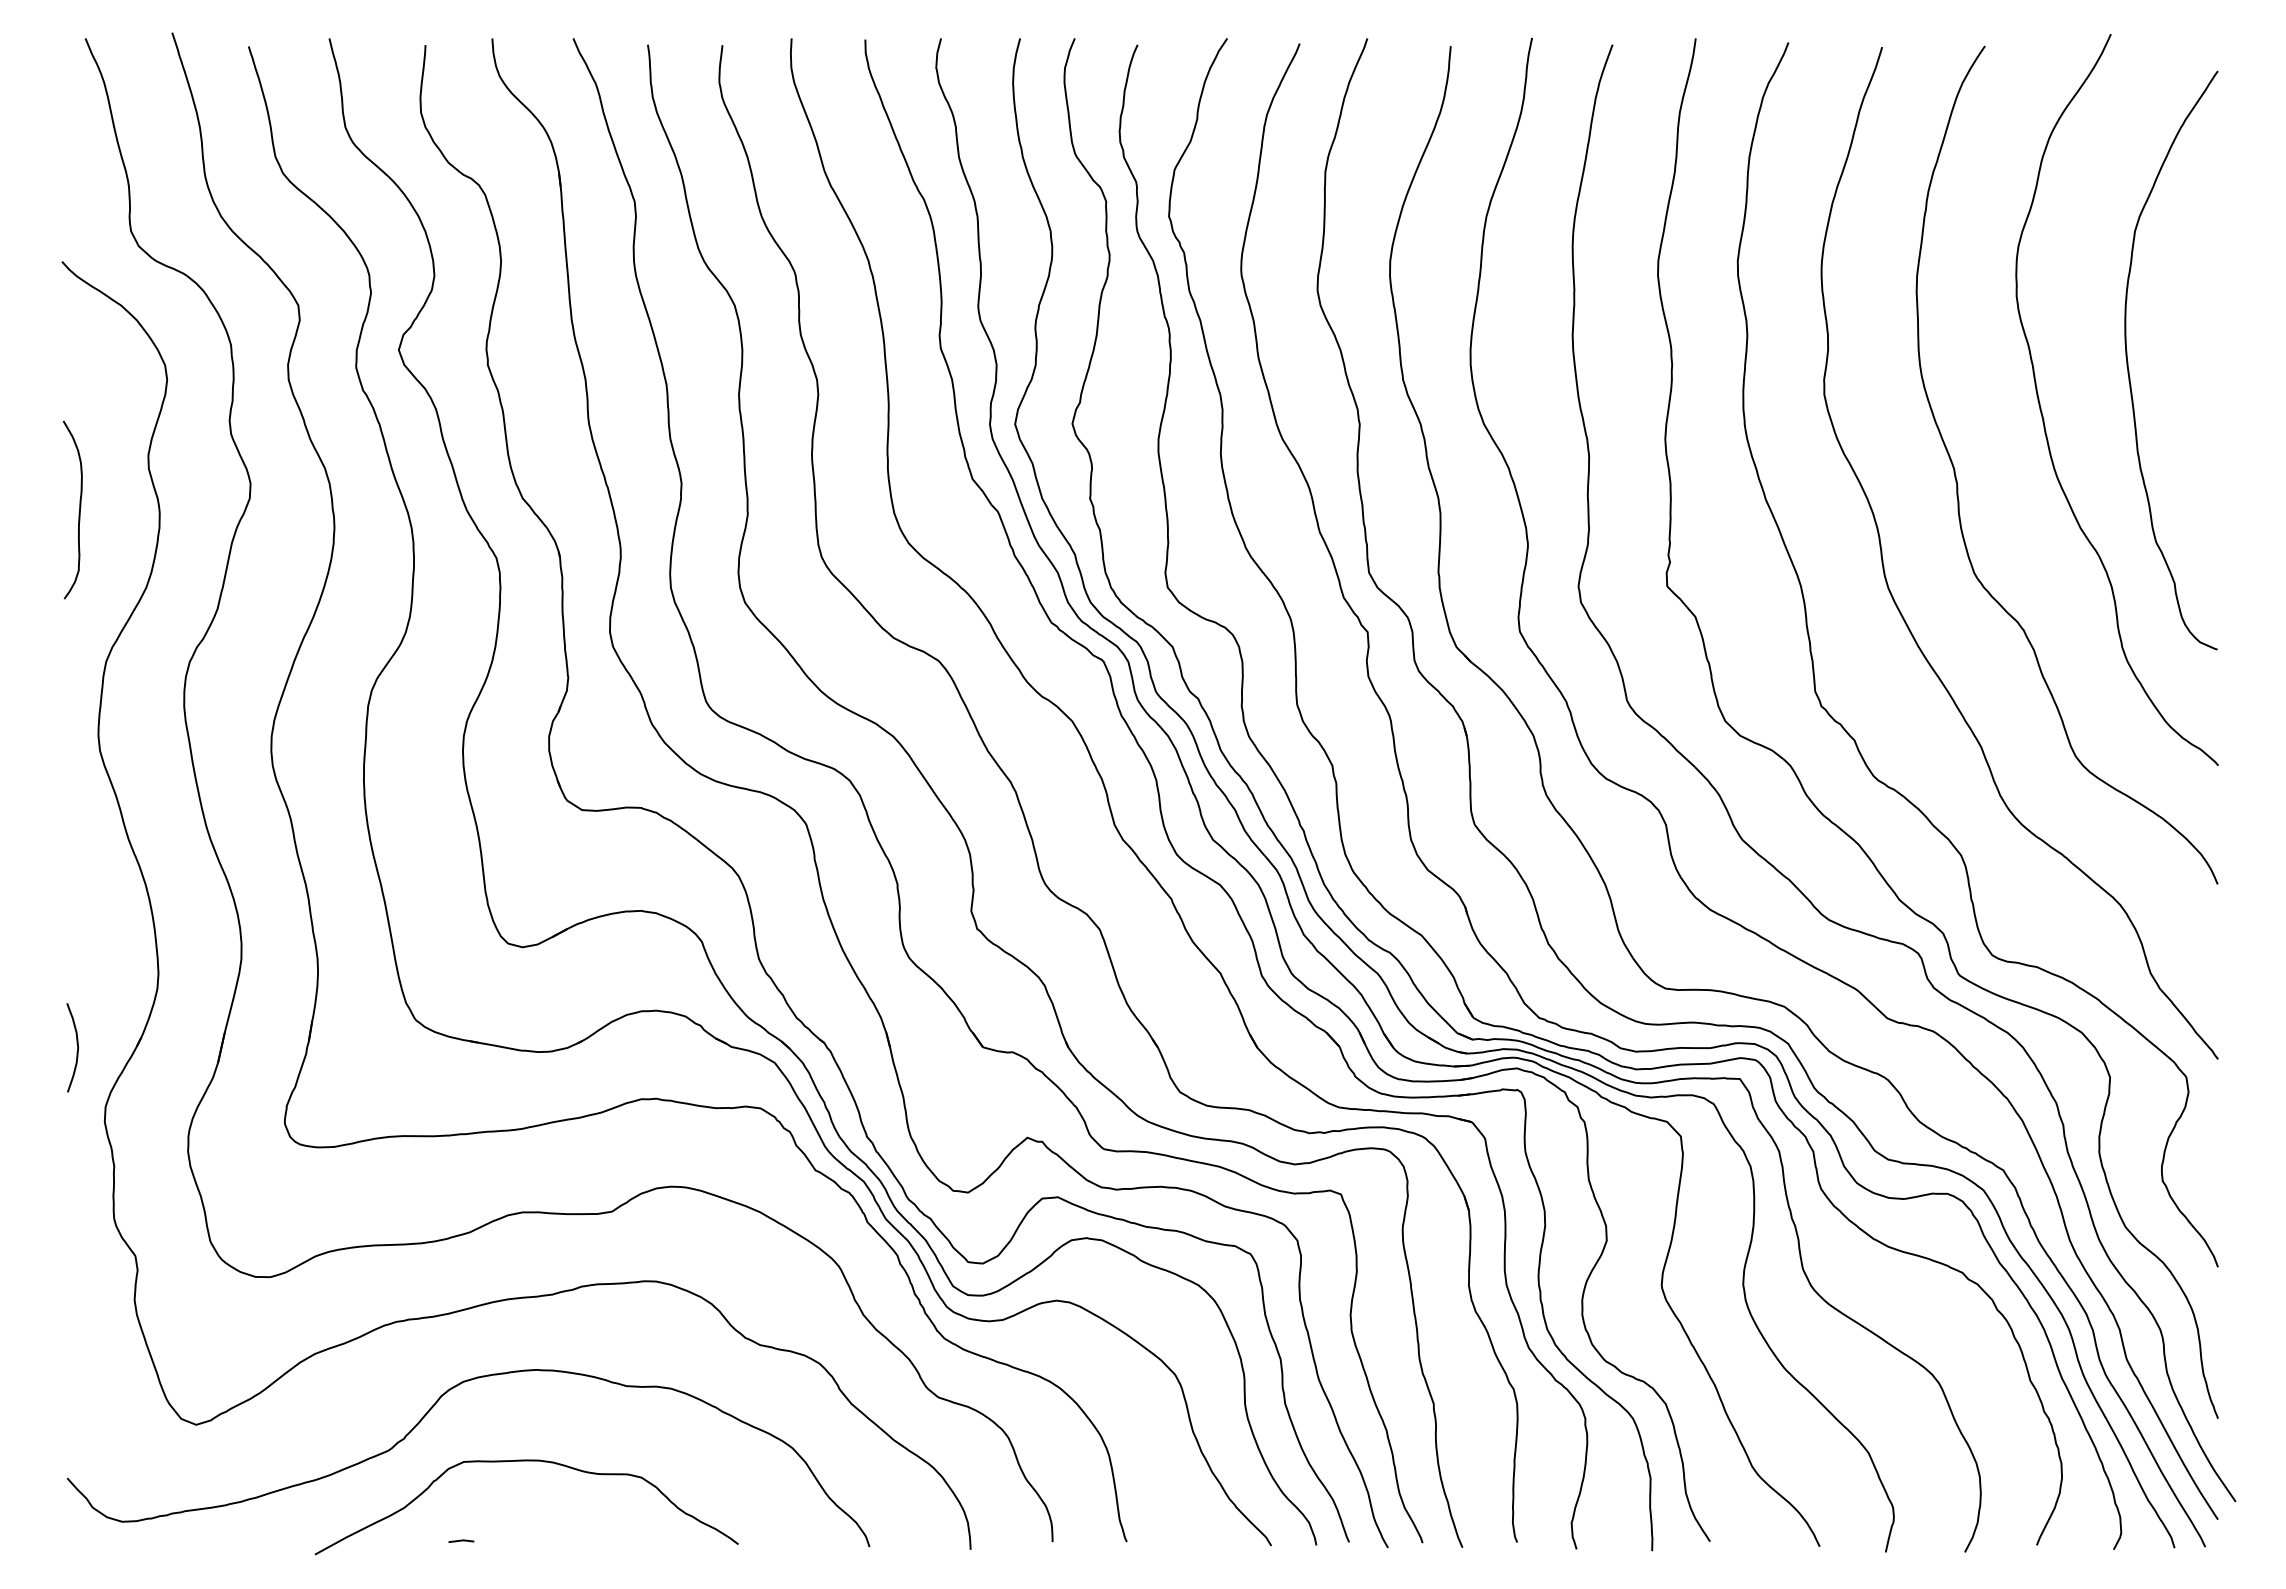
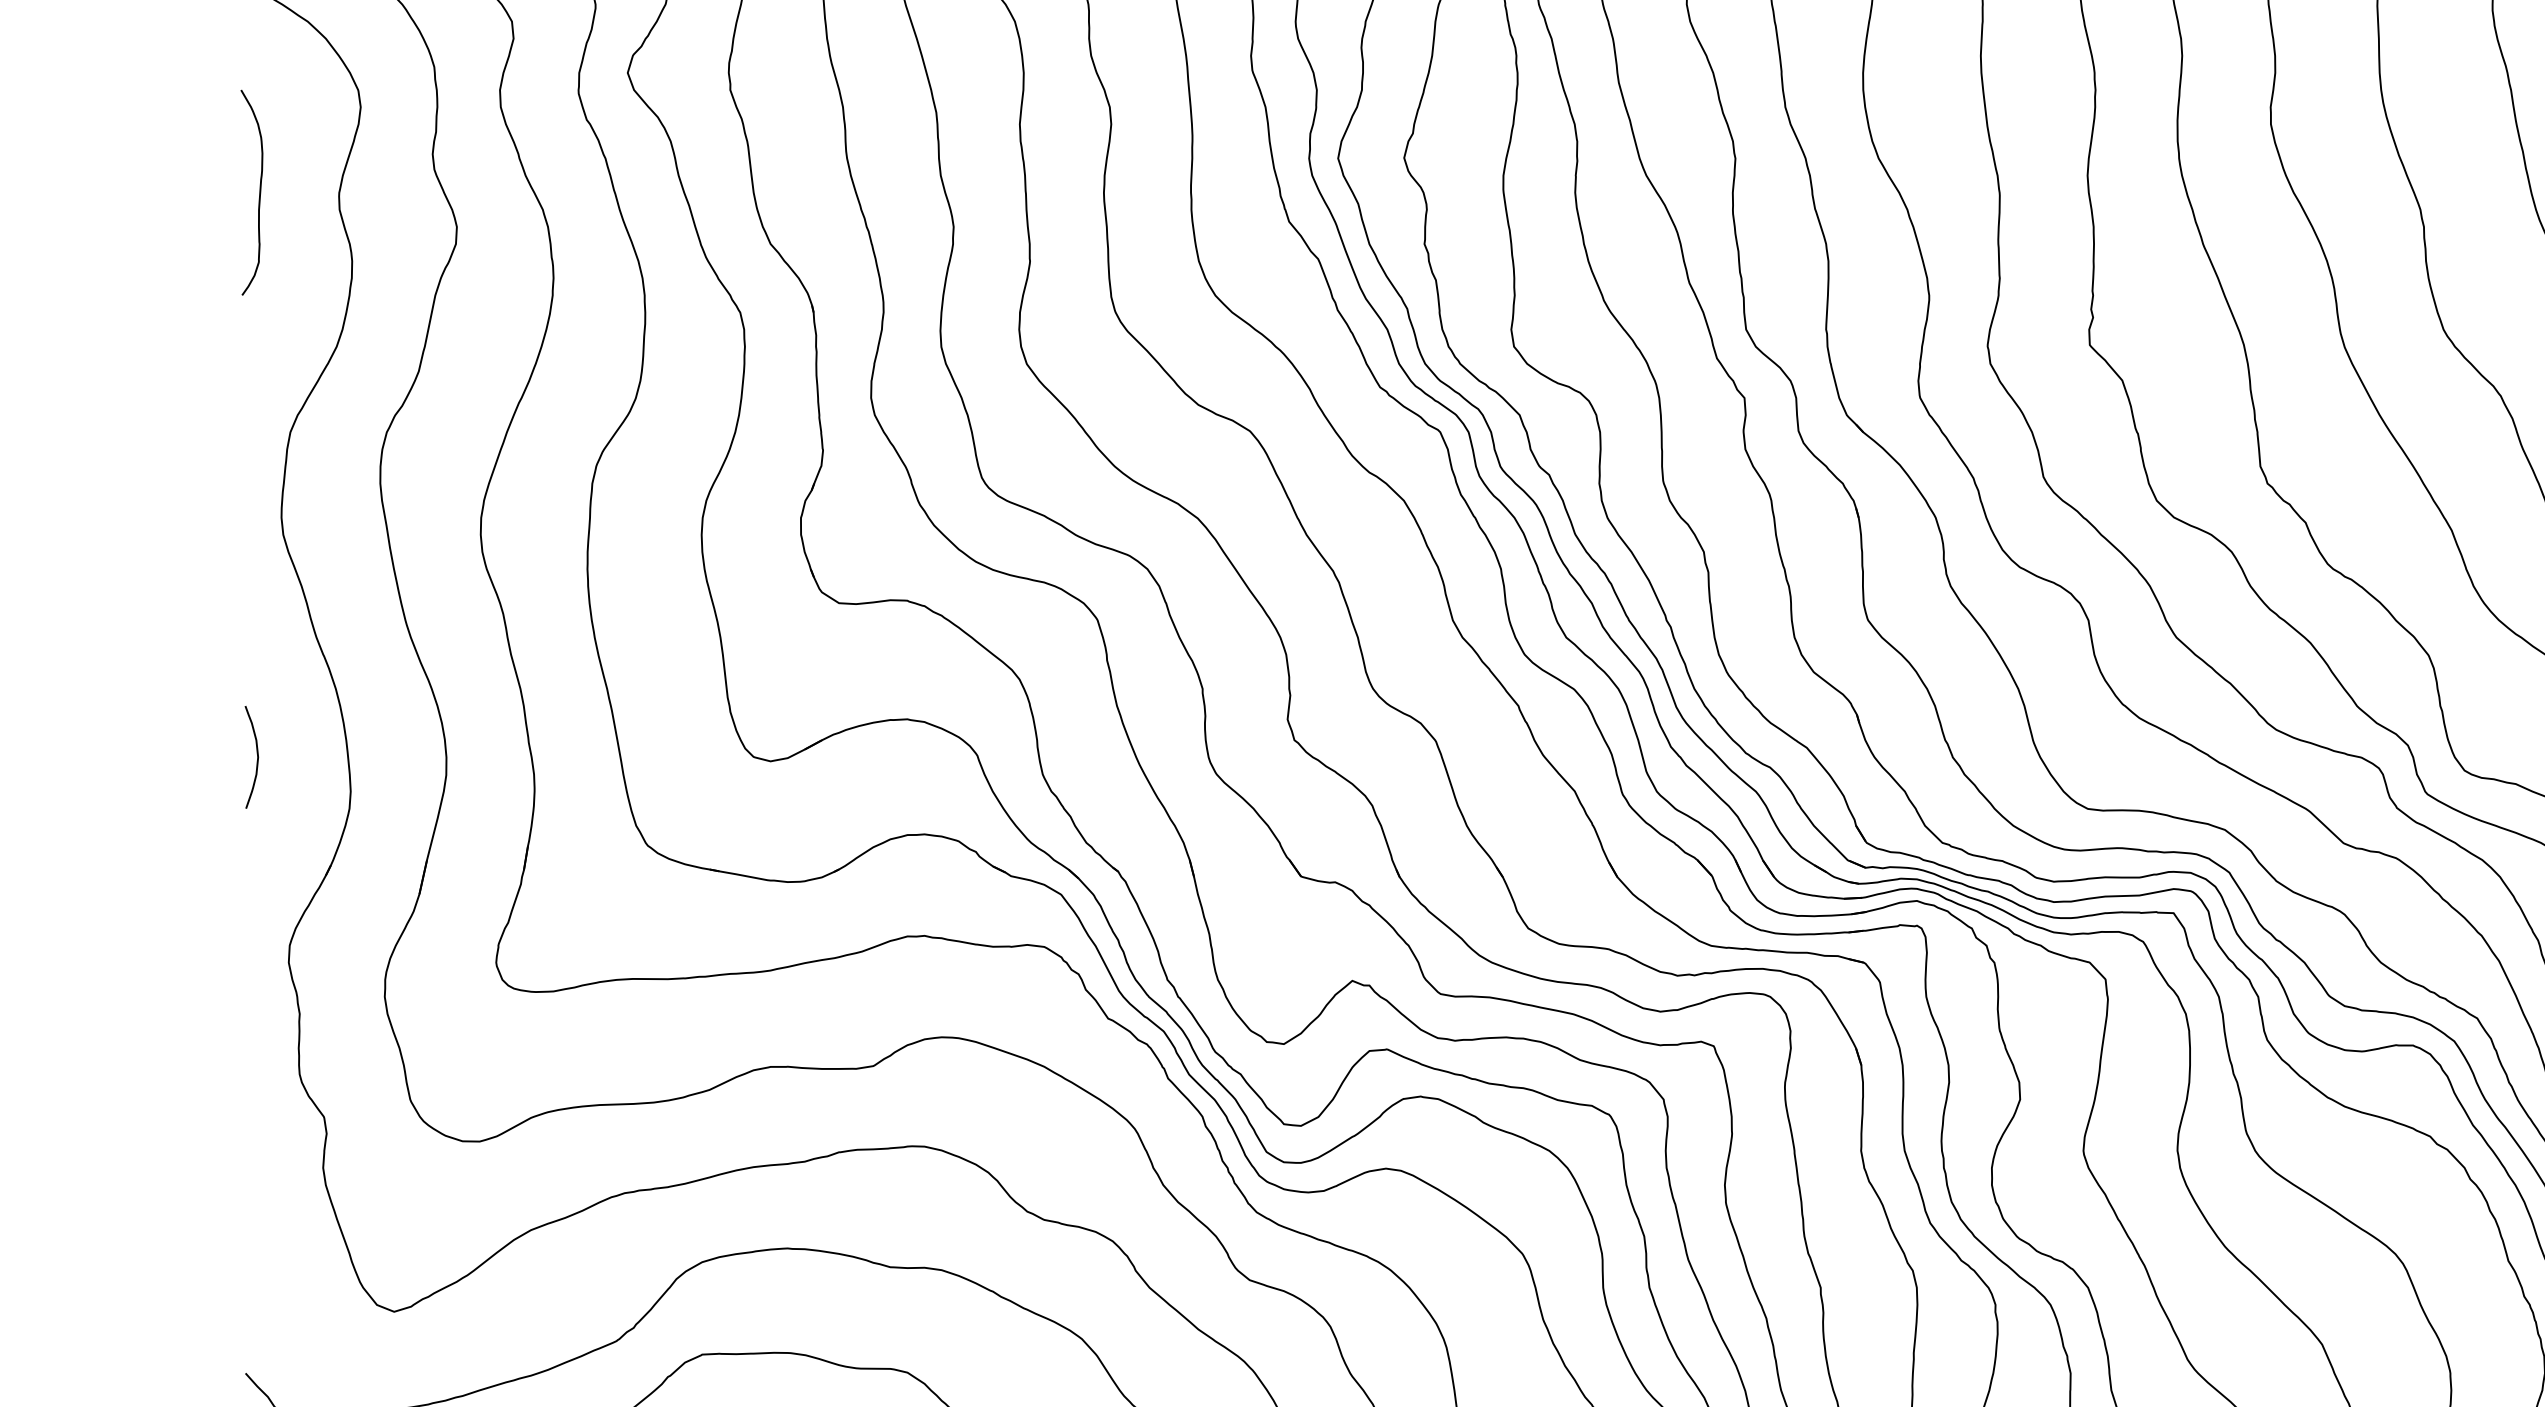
curve: (78, 512) -> (258, 195), moved
curve: (77, 1047) -> (257, 756), moved

